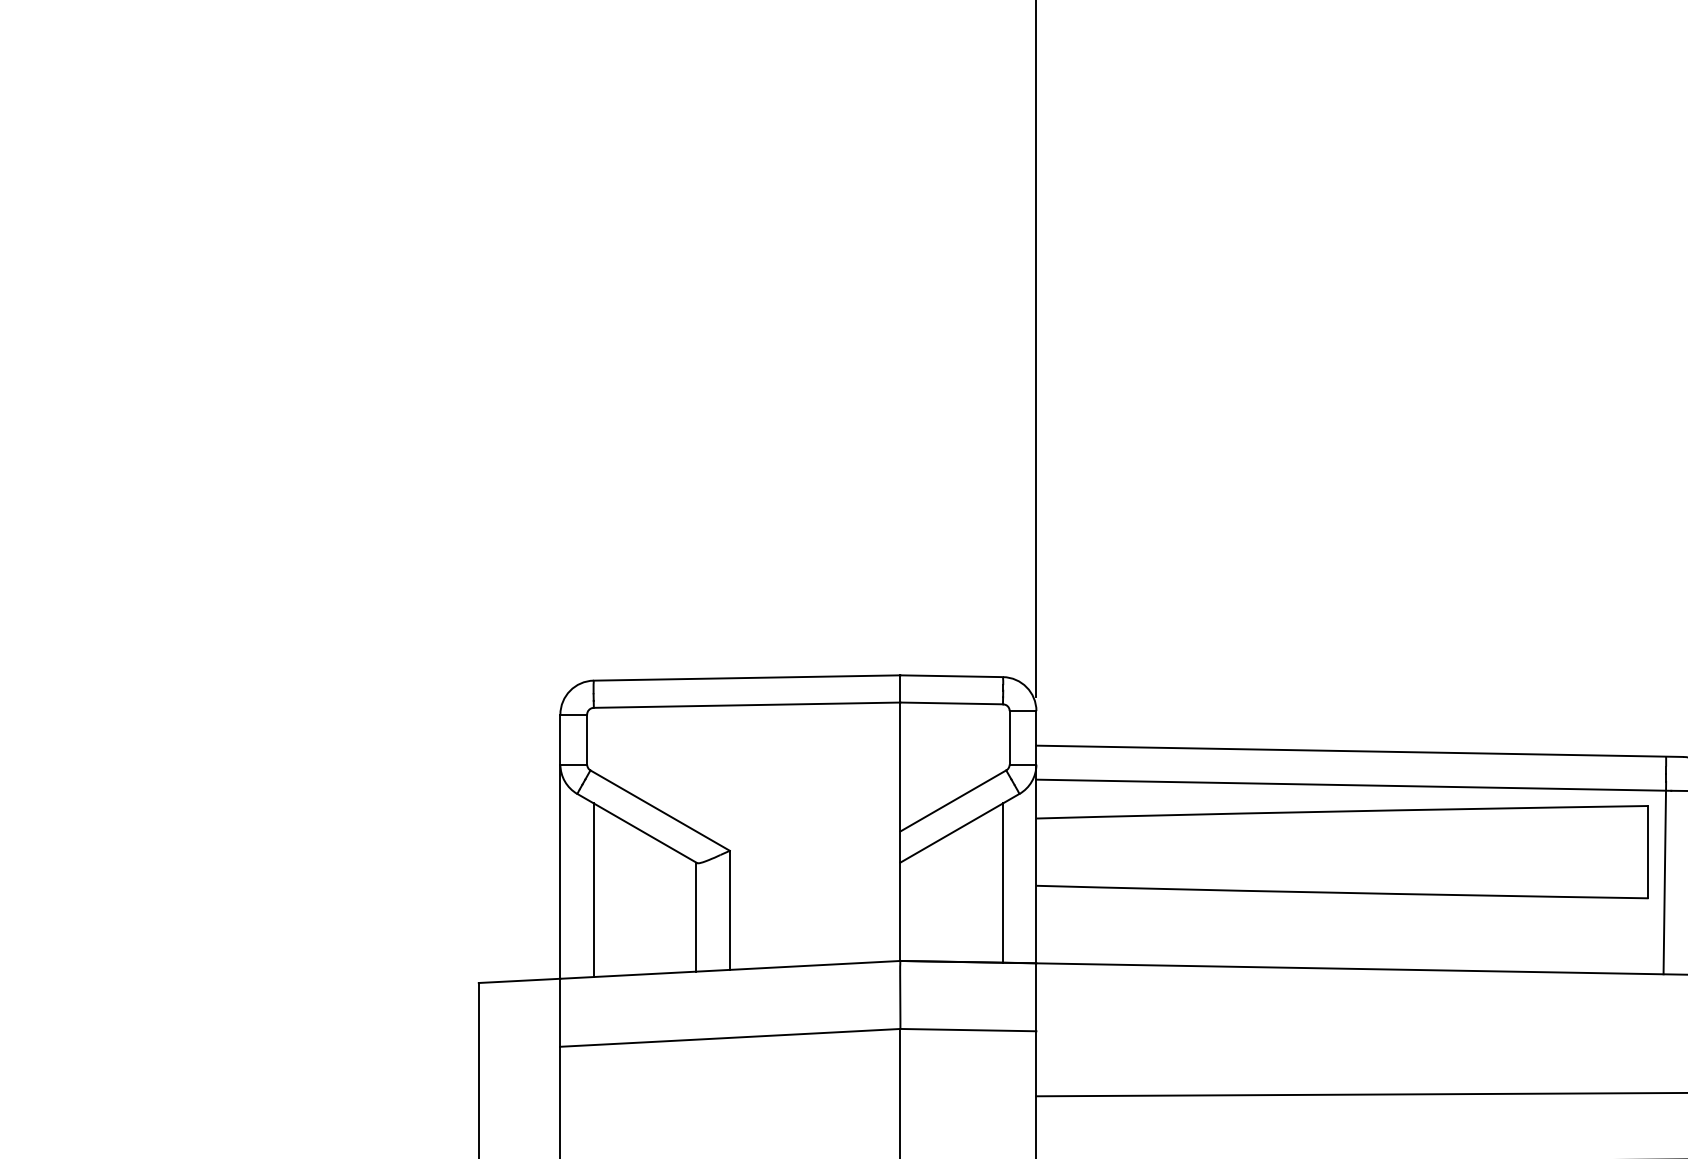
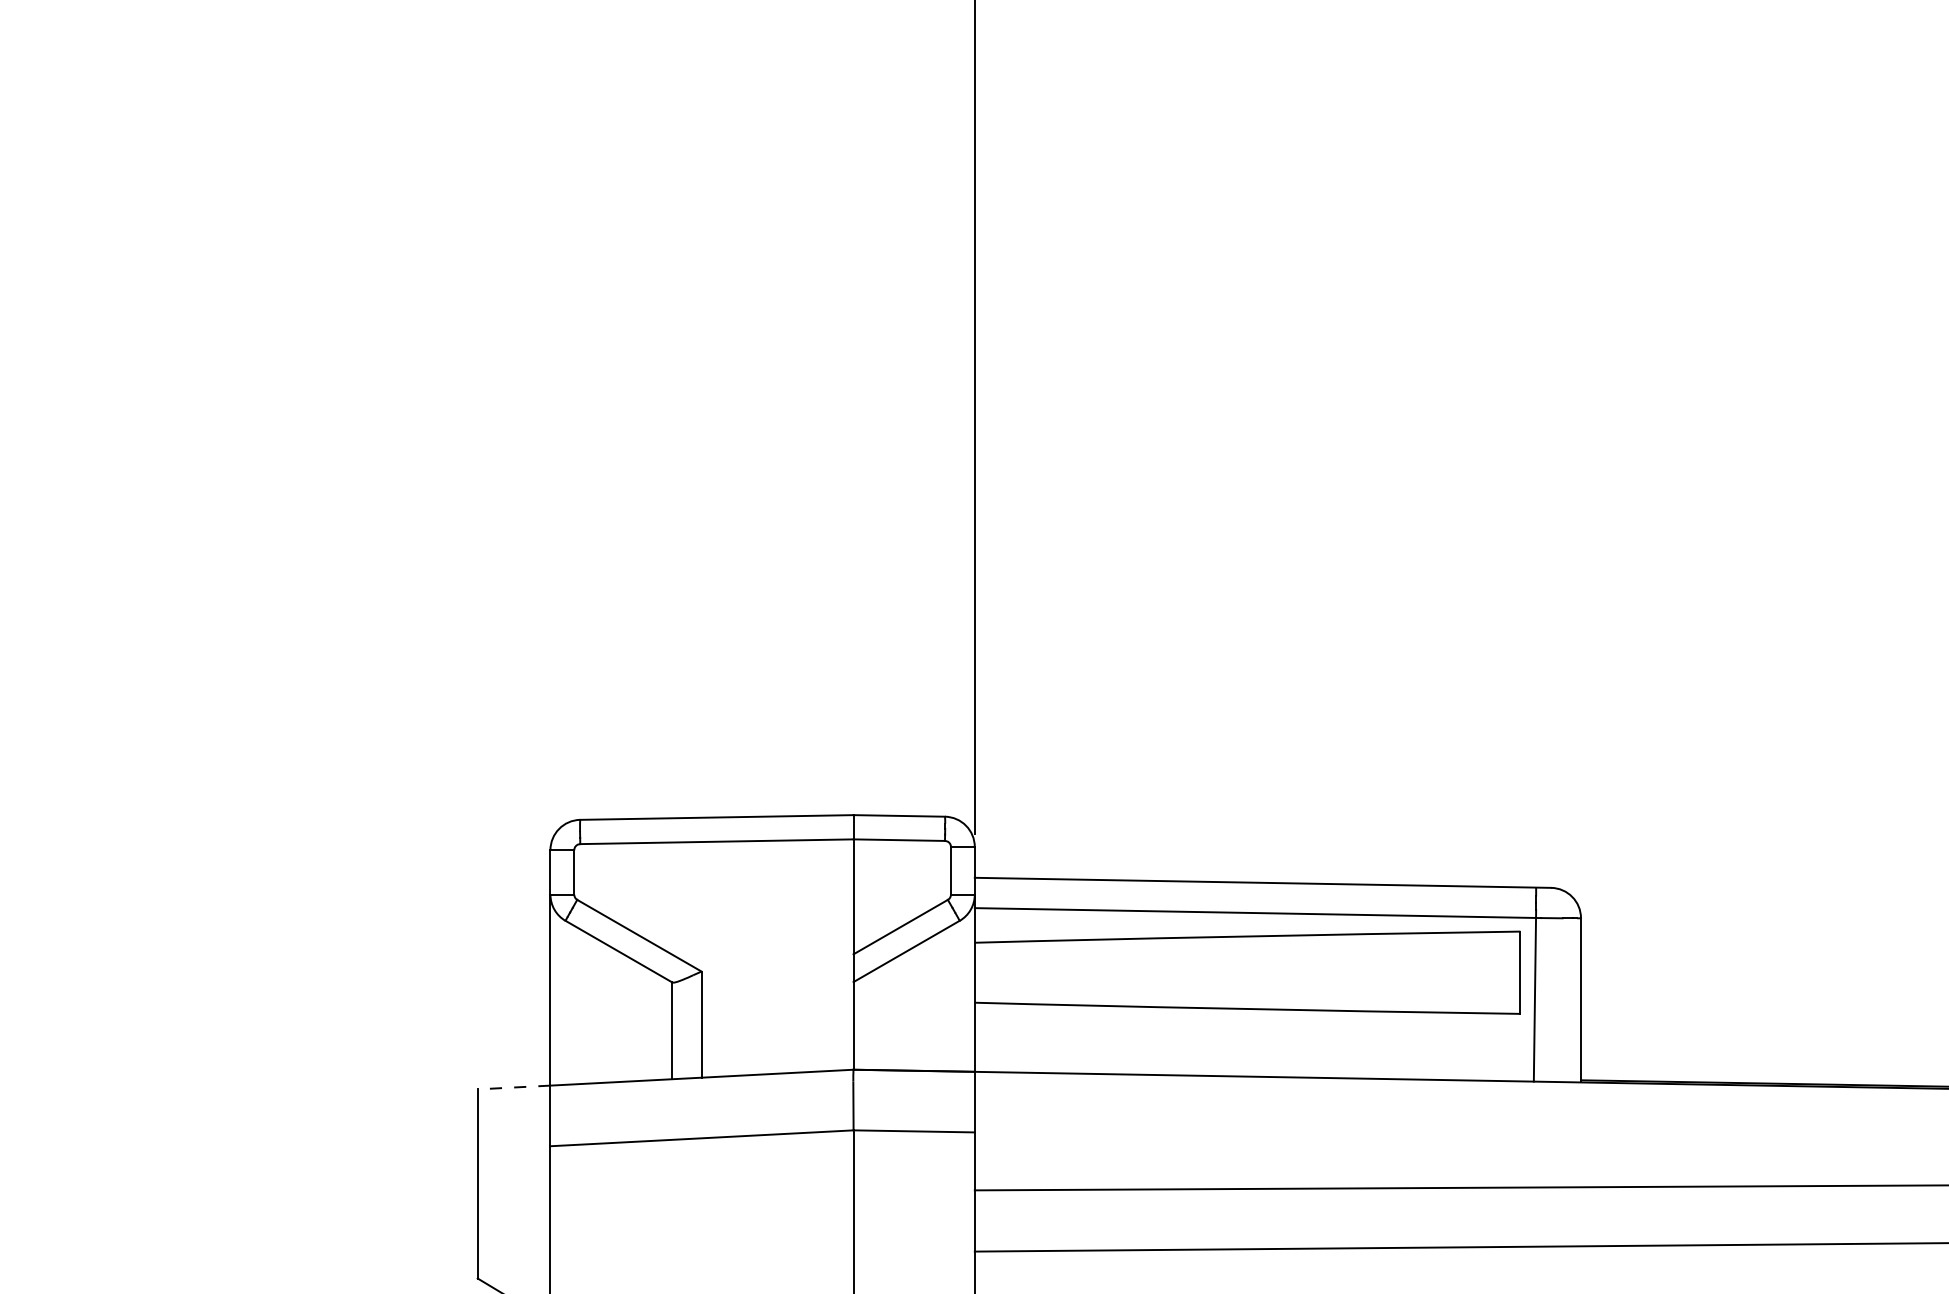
line: (1002, 883) -> (944, 1000), removed
line: (594, 890) -> (580, 1006), removed
line: (518, 980) -> (513, 1087), solid -> dashed

